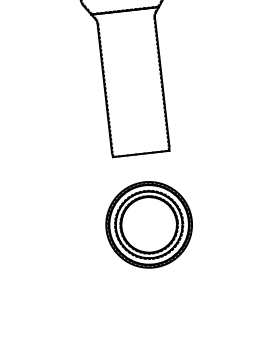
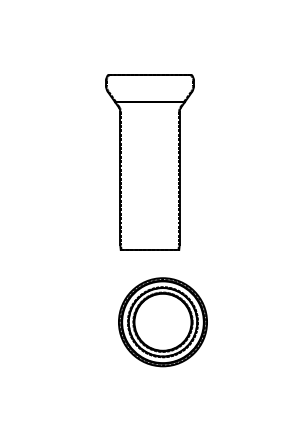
part: (148, 225) -> (162, 322), moved

